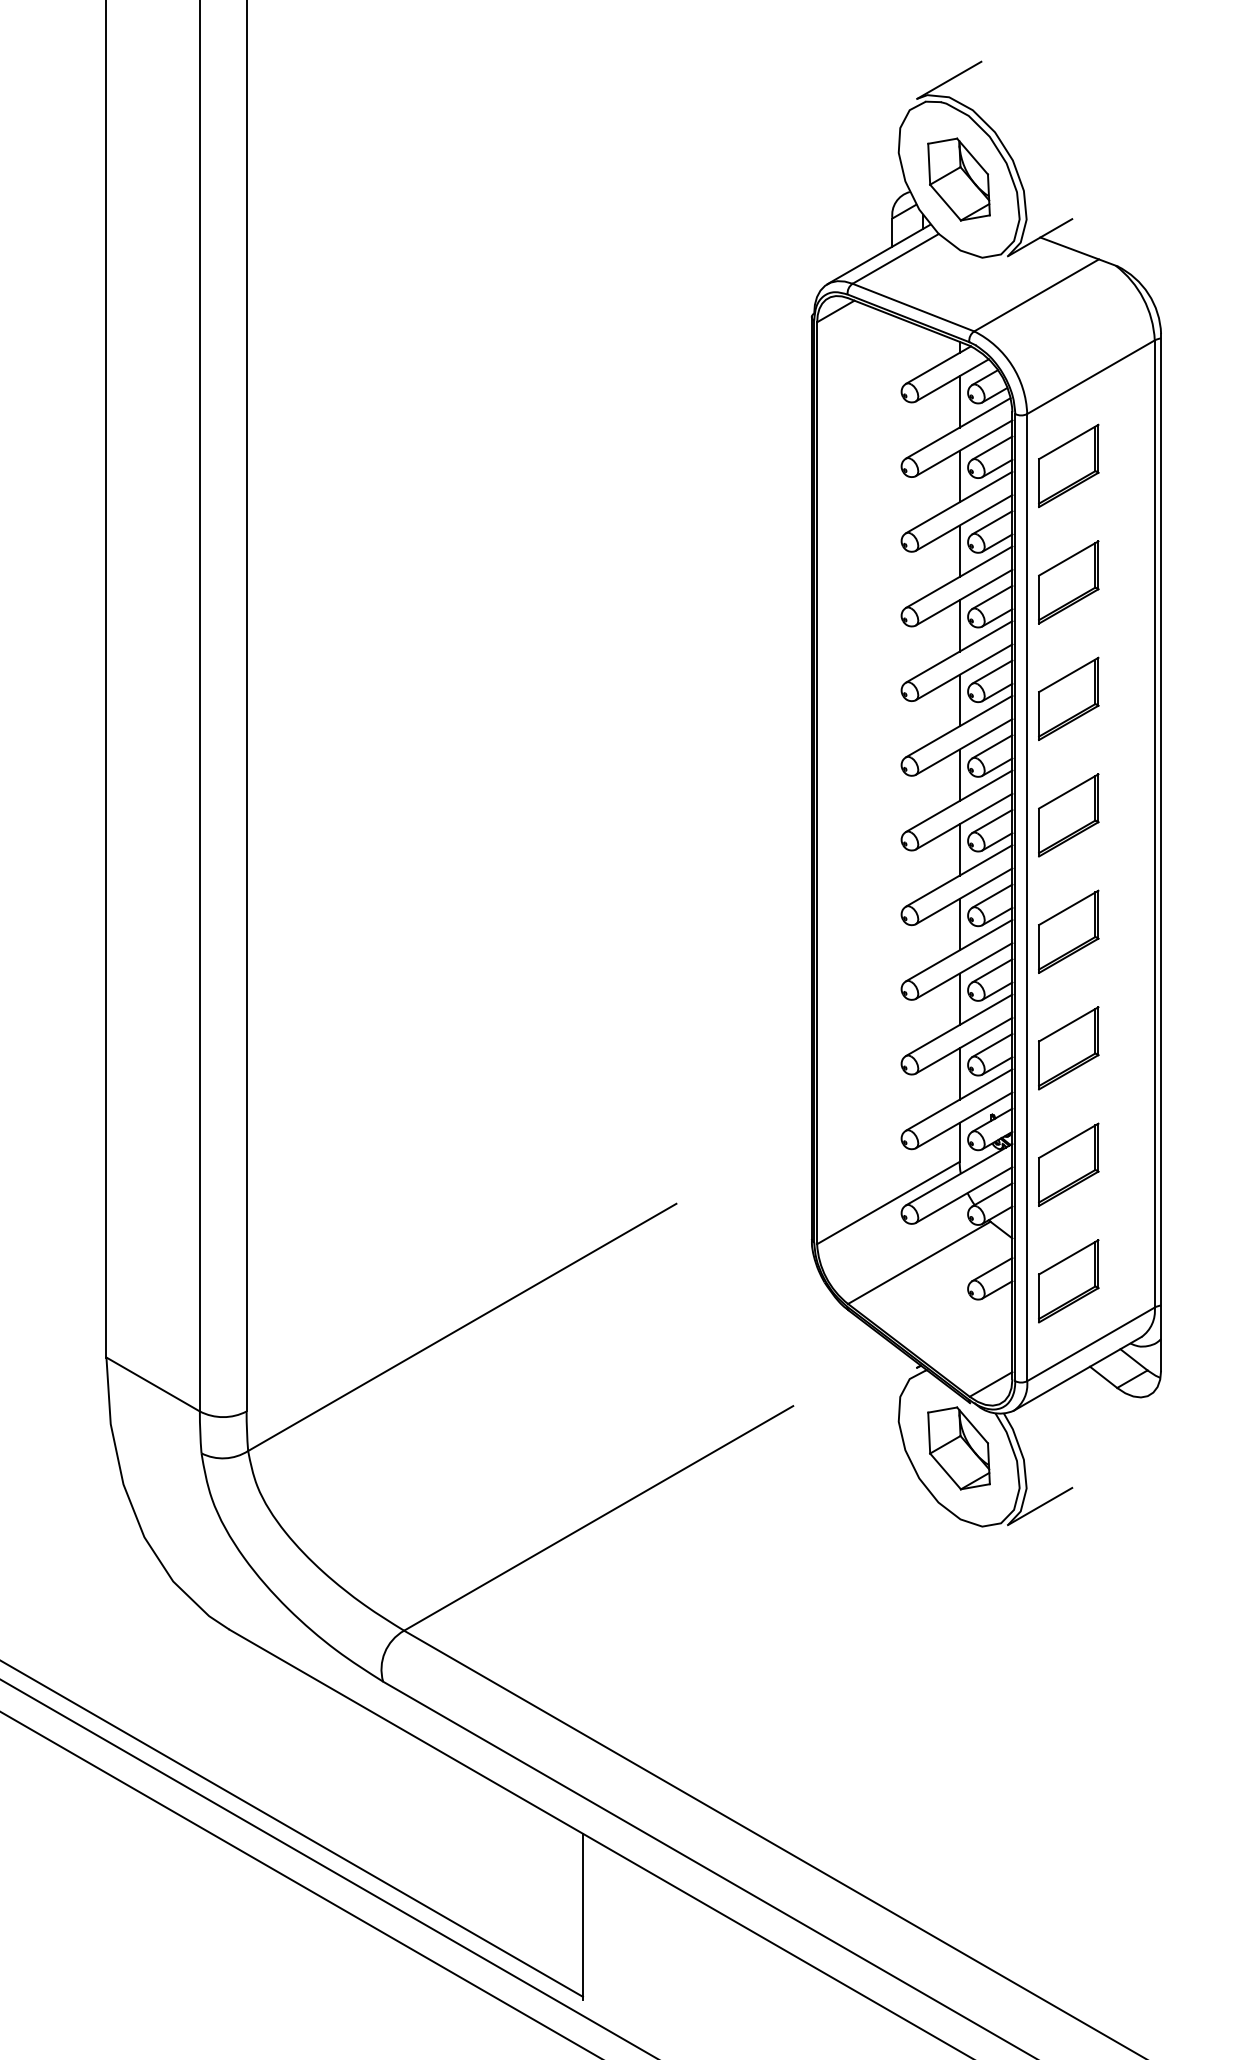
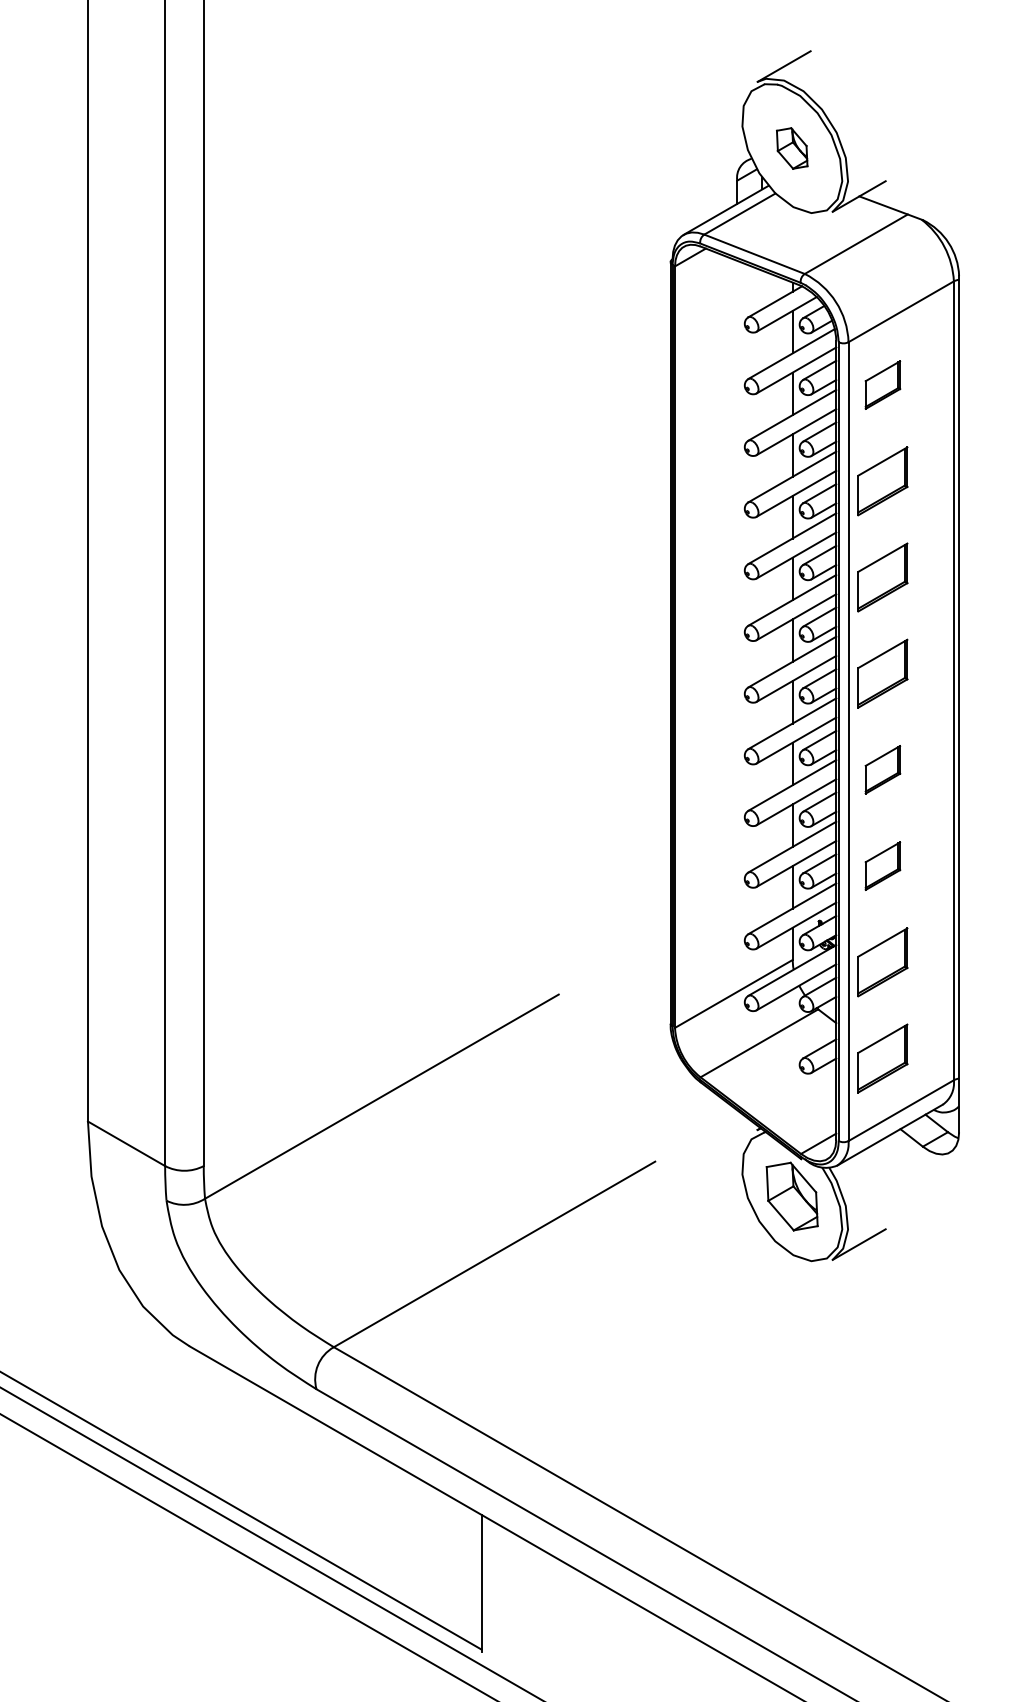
part: (958, 179) -> (791, 148), size x0.6
part: (1068, 465) -> (882, 384), size x0.7
part: (1068, 931) -> (882, 769), size x0.7
part: (1068, 1048) -> (882, 866), size x0.7

